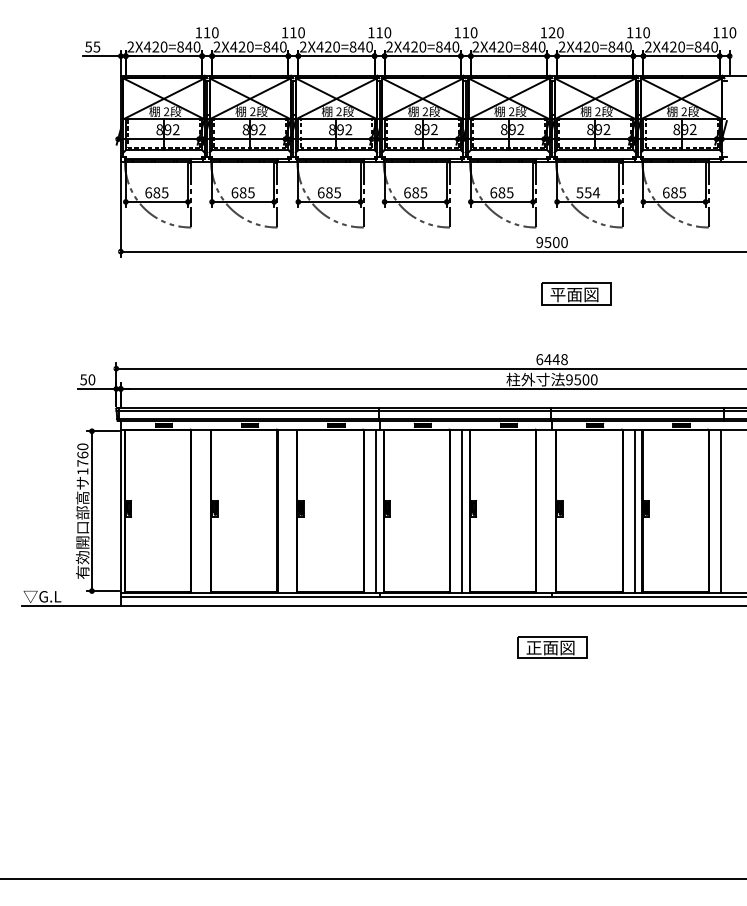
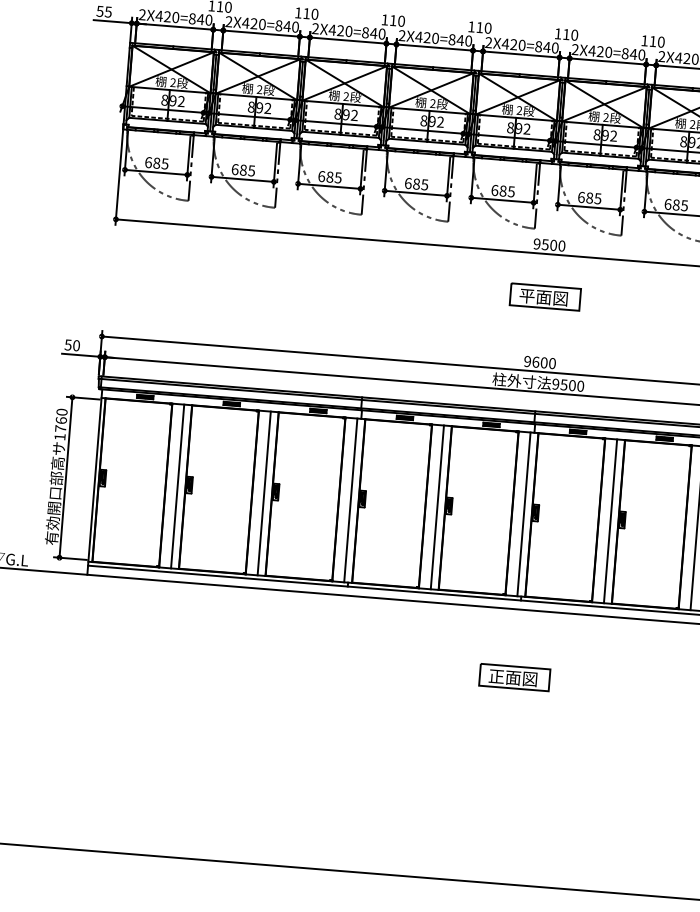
text: (551, 32) -> (565, 34), 120 -> 110
text: (588, 192) -> (590, 197), 554 -> 685
part: (576, 293) -> (545, 296), moved
text: (551, 359) -> (539, 362), 6448 -> 9600
line: (203, 510) -> (177, 485), added
line: (289, 510) -> (264, 492), added
line: (548, 510) -> (524, 513), added
part: (552, 647) -> (515, 677), moved

